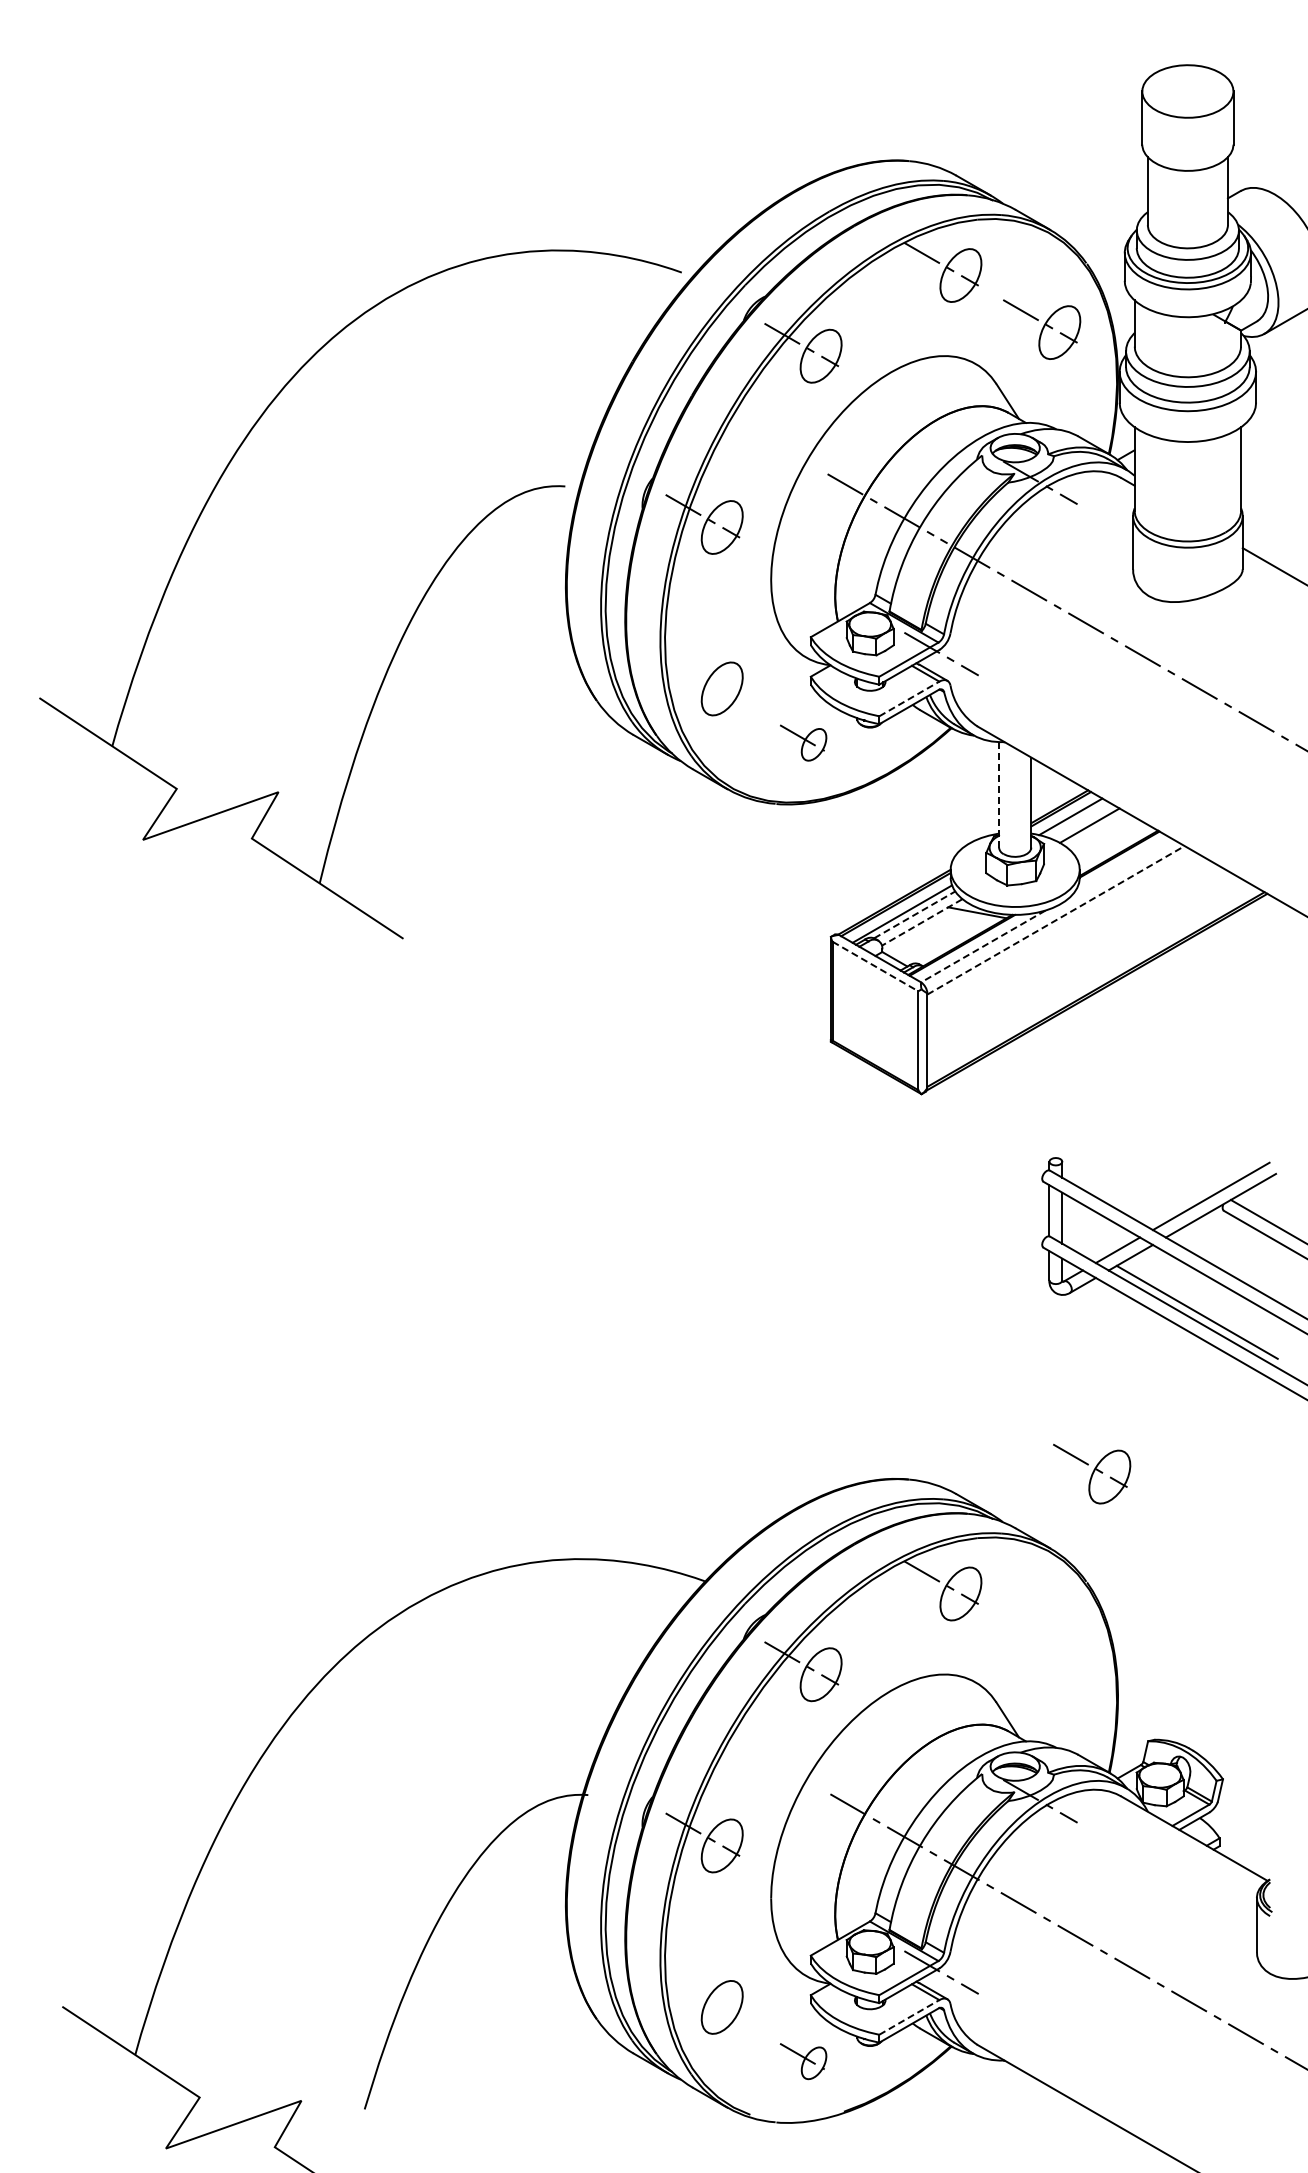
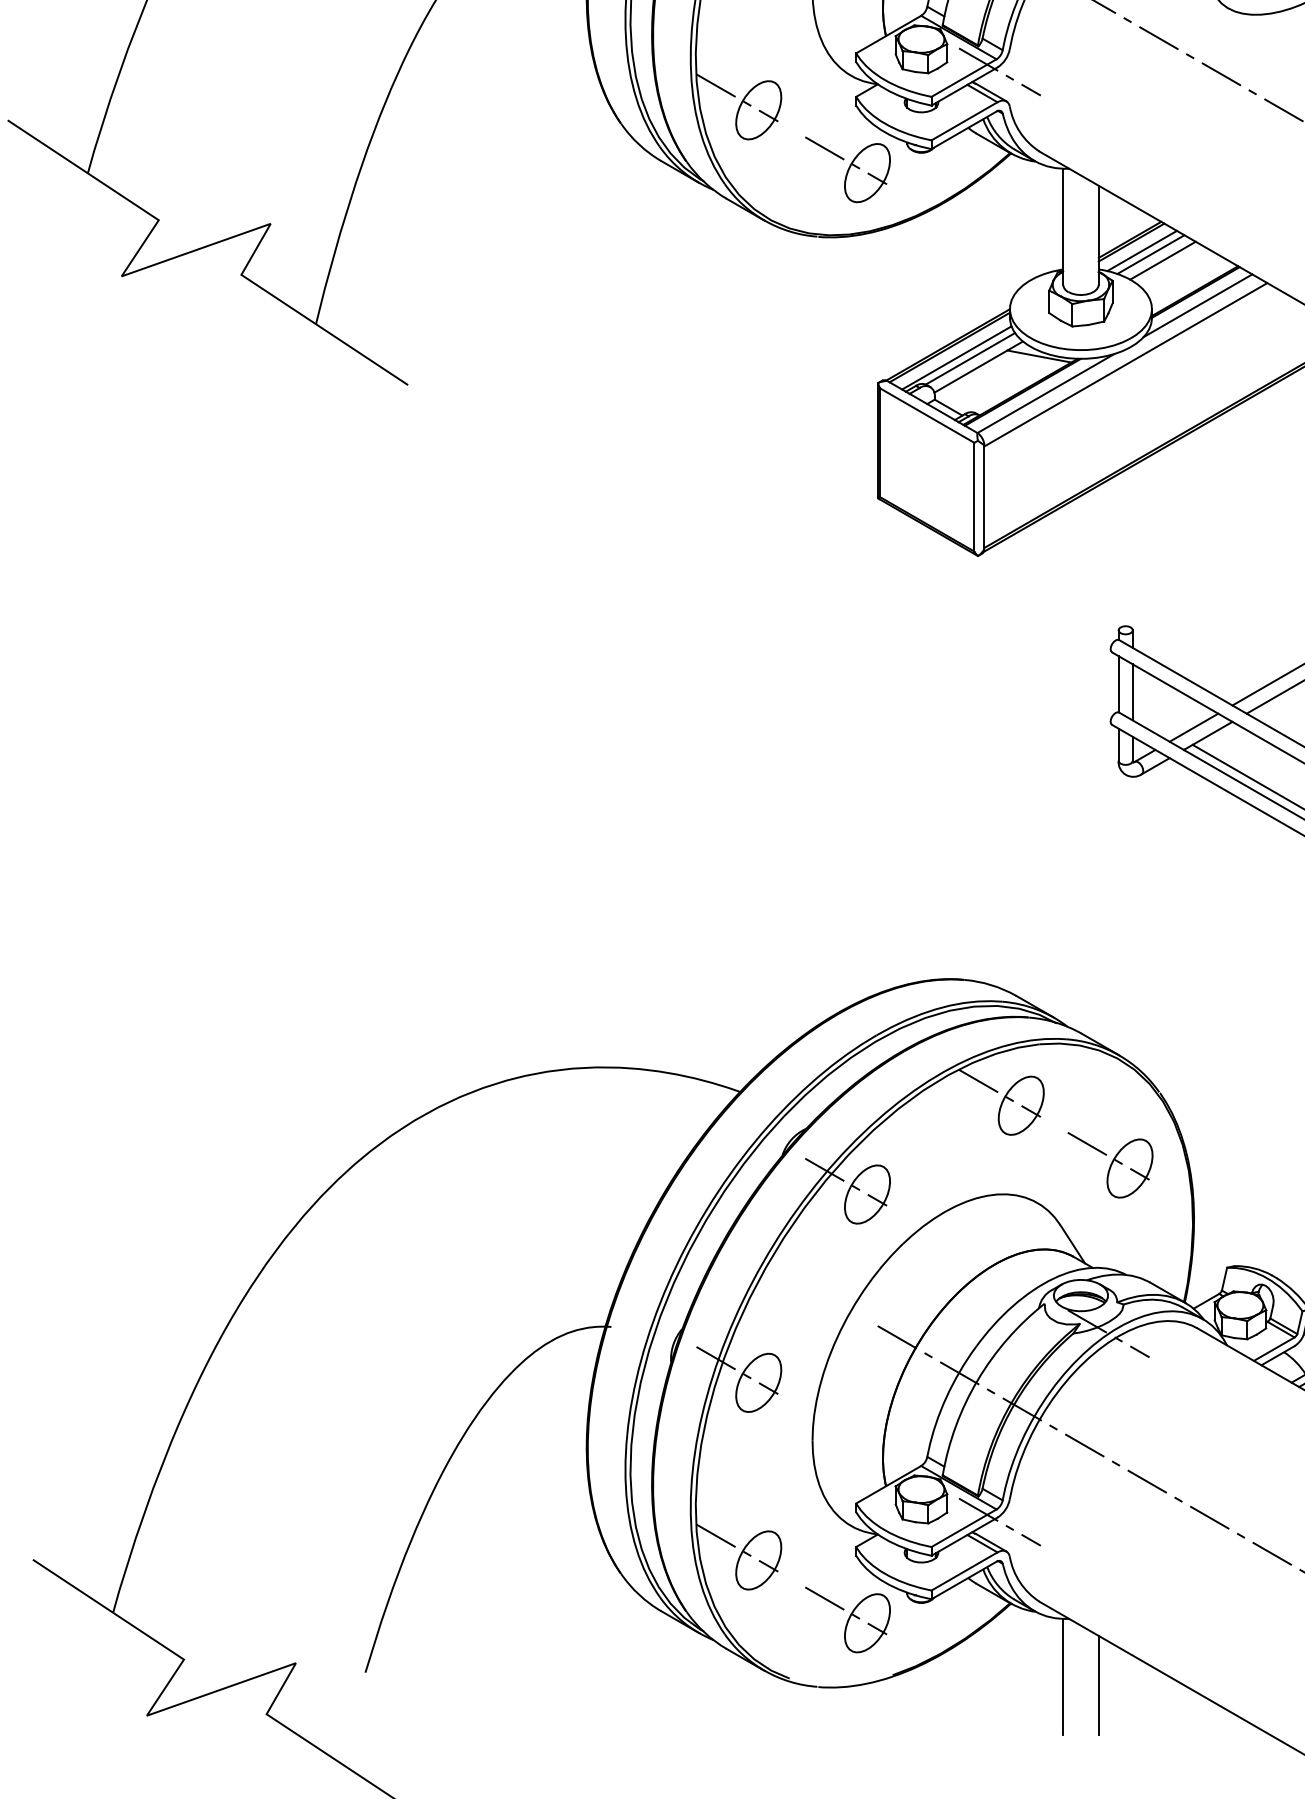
line: (702, 677) -> (737, 97), added
line: (909, 698) -> (964, 120), dashed -> solid
part: (803, 742) -> (848, 169), size x1.67
line: (999, 794) -> (1063, 226), dashed -> solid
line: (1078, 819) -> (1150, 253), added
line: (1121, 866) -> (1197, 305), added
line: (914, 914) -> (970, 358), dashed -> solid
line: (1056, 920) -> (1126, 364), dashed -> solid
line: (921, 922) -> (977, 367), dashed -> solid
line: (983, 946) -> (1046, 393), dashed -> solid
line: (875, 966) -> (927, 415), dashed -> solid
part: (1092, 1473) -> (1110, 1164), moved
line: (702, 1995) -> (737, 1547), added
line: (909, 2017) -> (964, 1571), dashed -> solid
part: (803, 2061) -> (848, 1619), size x1.67
line: (999, 2113) -> (1063, 1677), added
line: (1031, 2121) -> (1098, 1685), added

